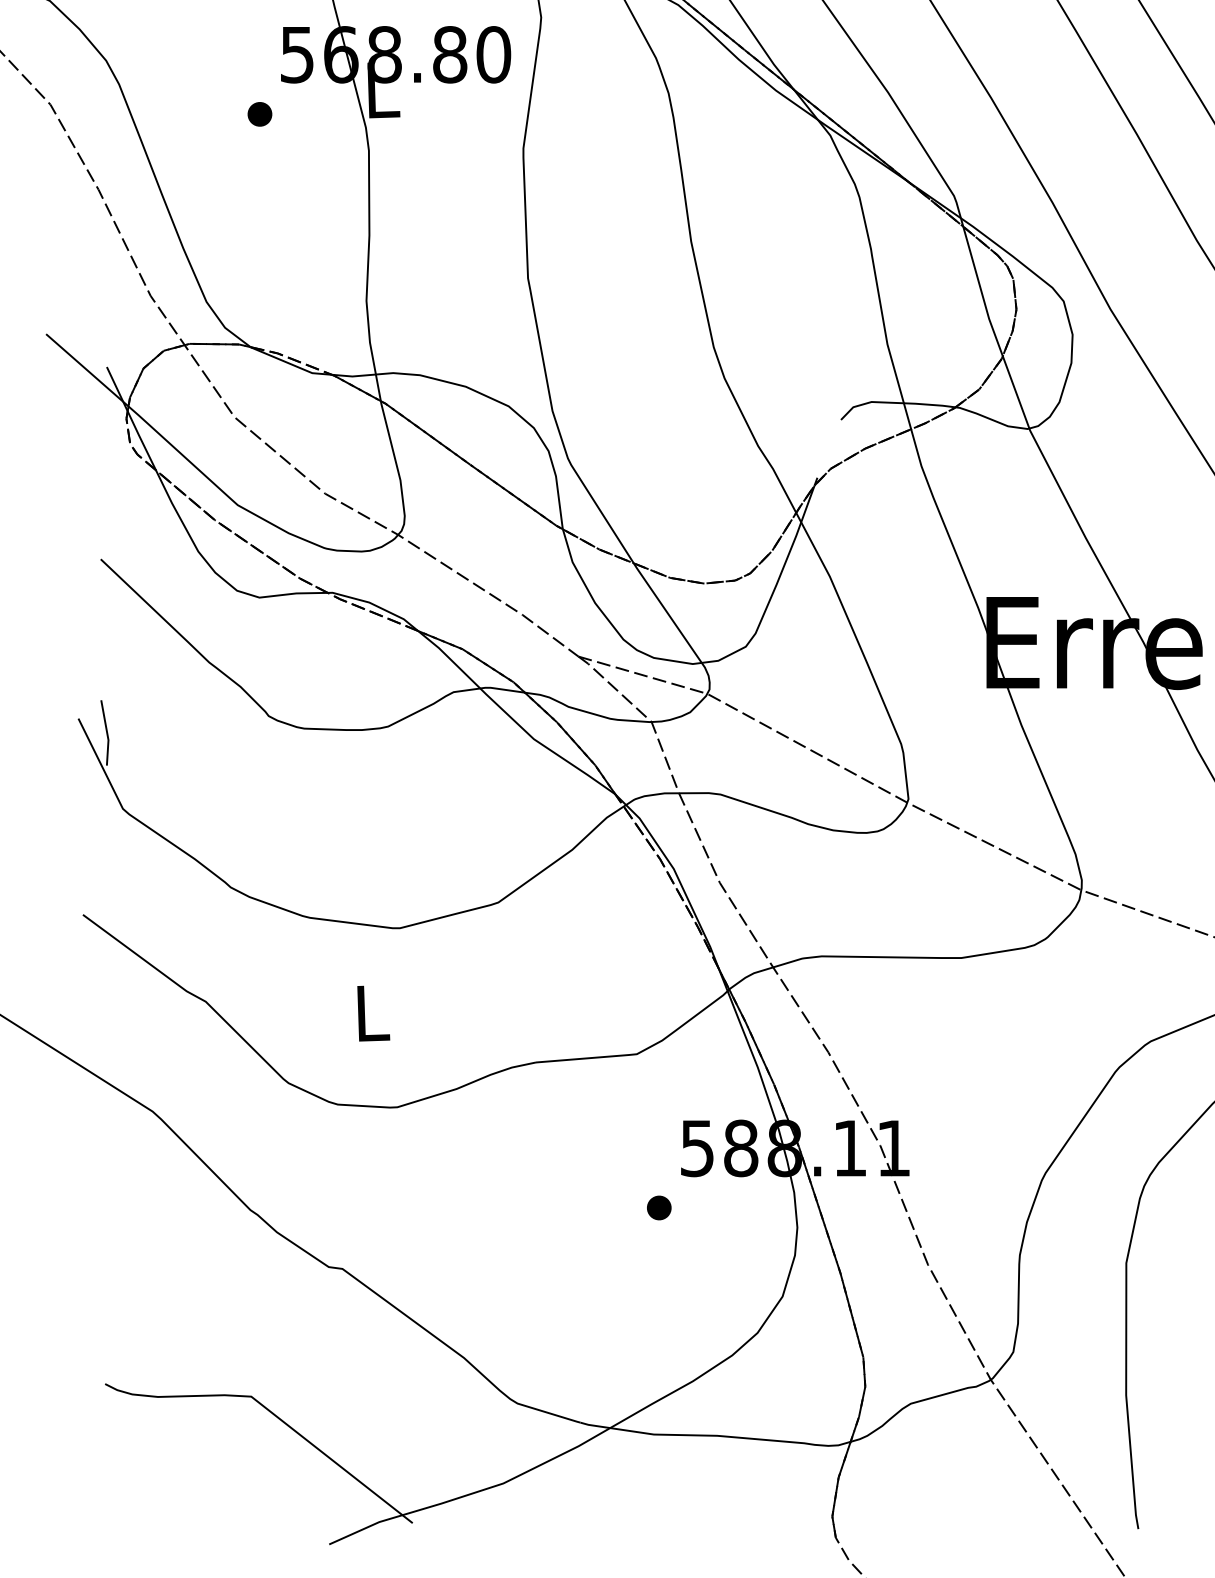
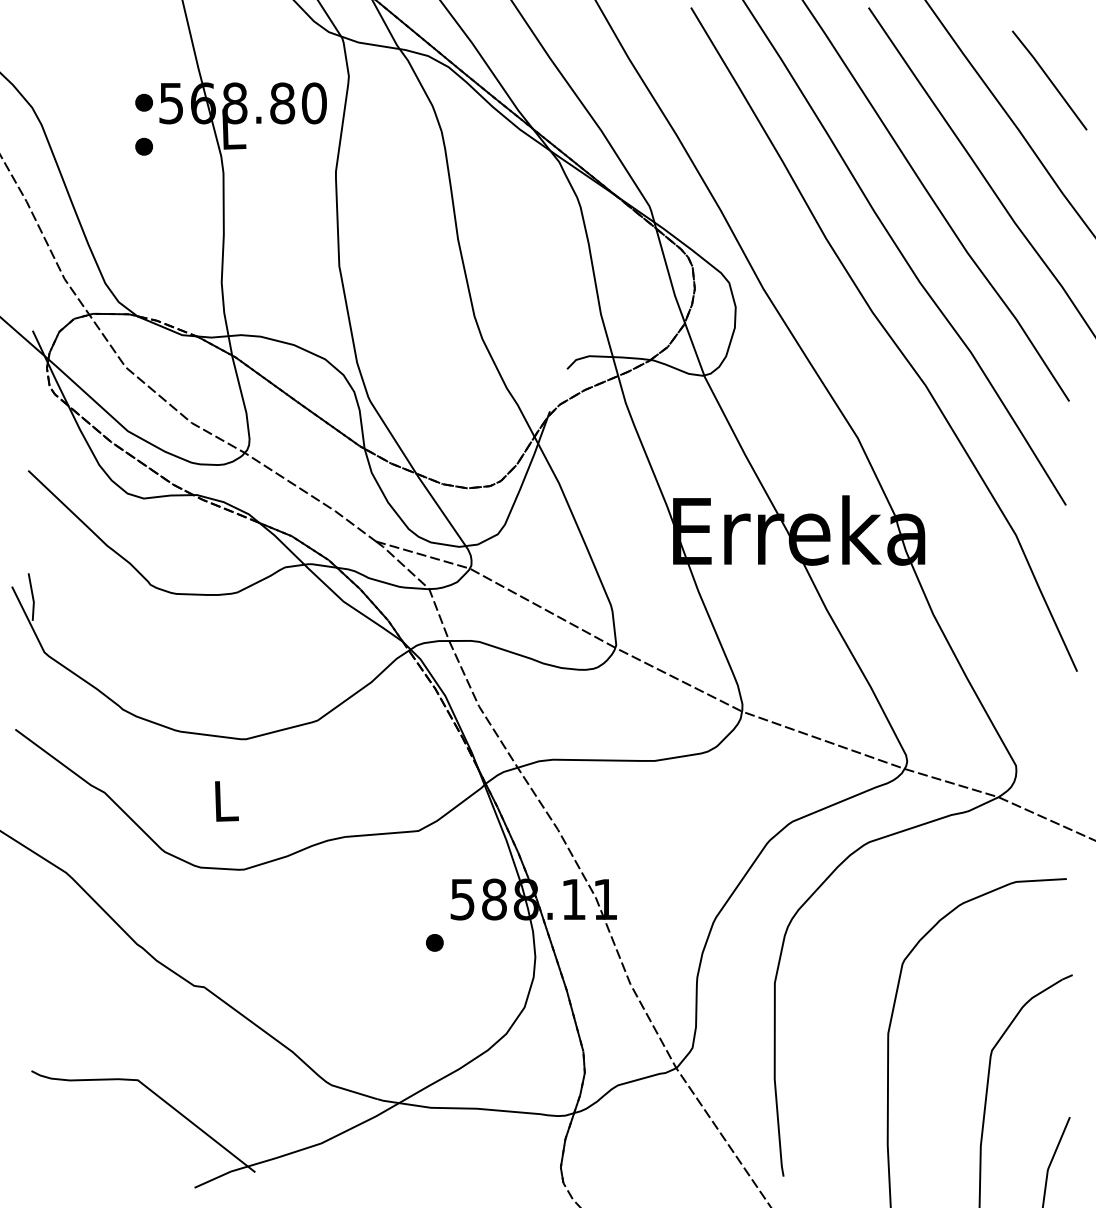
part: (259, 53) -> (143, 102), added

